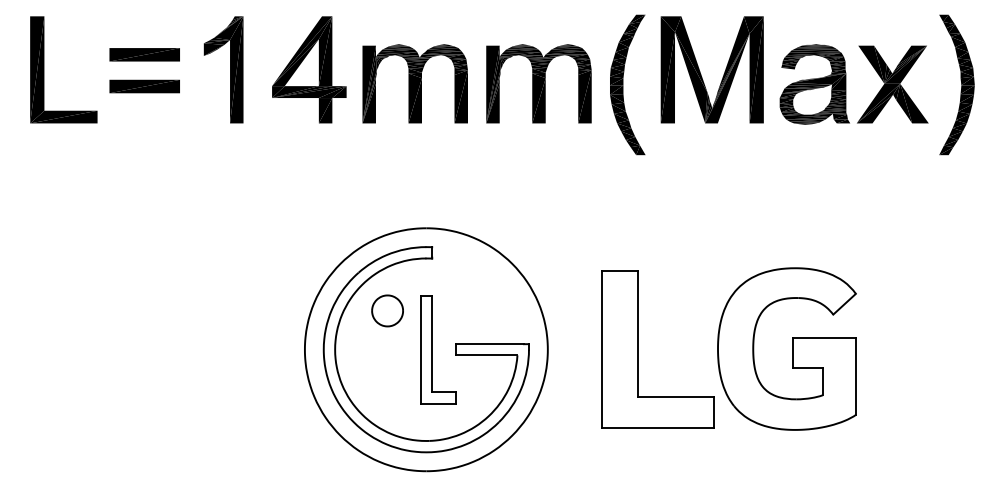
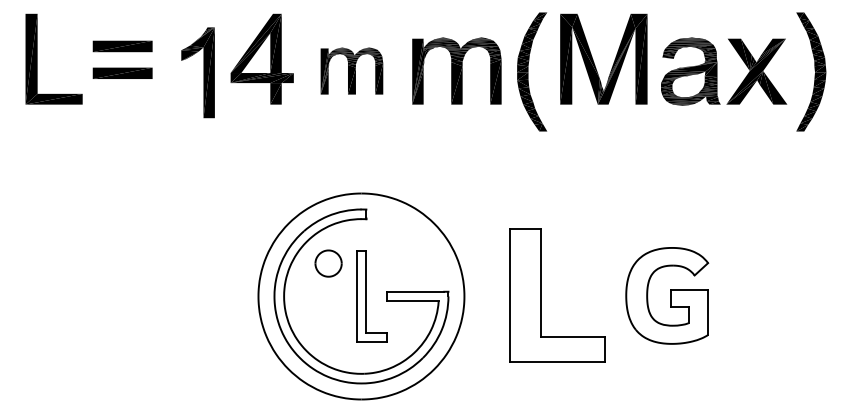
part: (230, 69) -> (203, 72), moved
part: (414, 83) -> (351, 70), size x0.7
part: (786, 348) -> (666, 295), size x0.7

